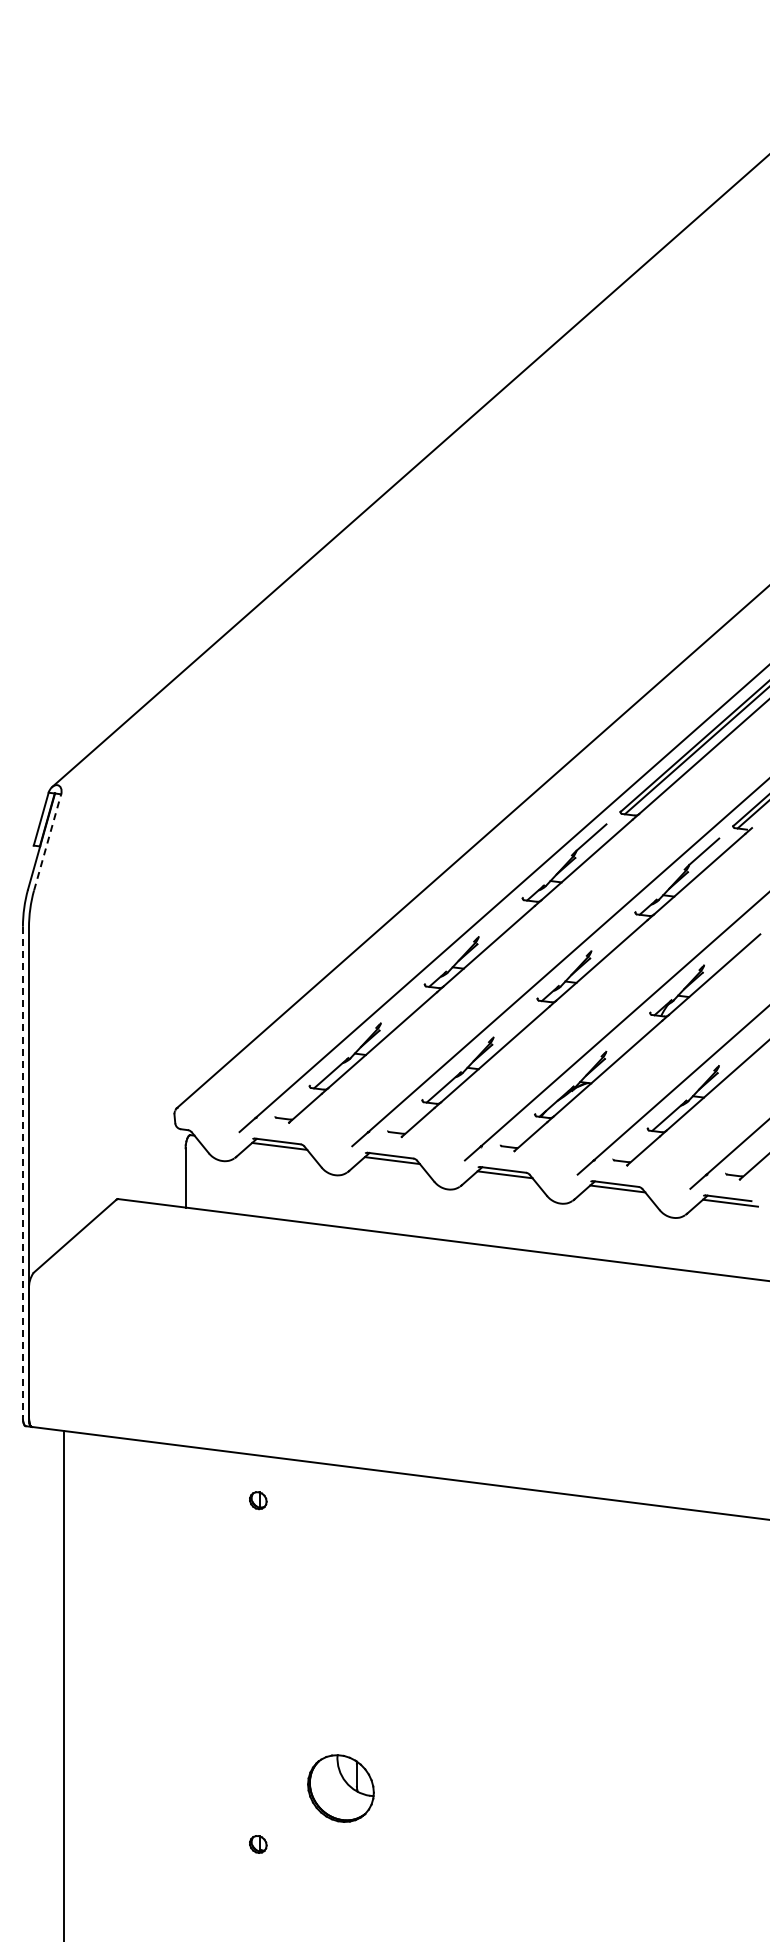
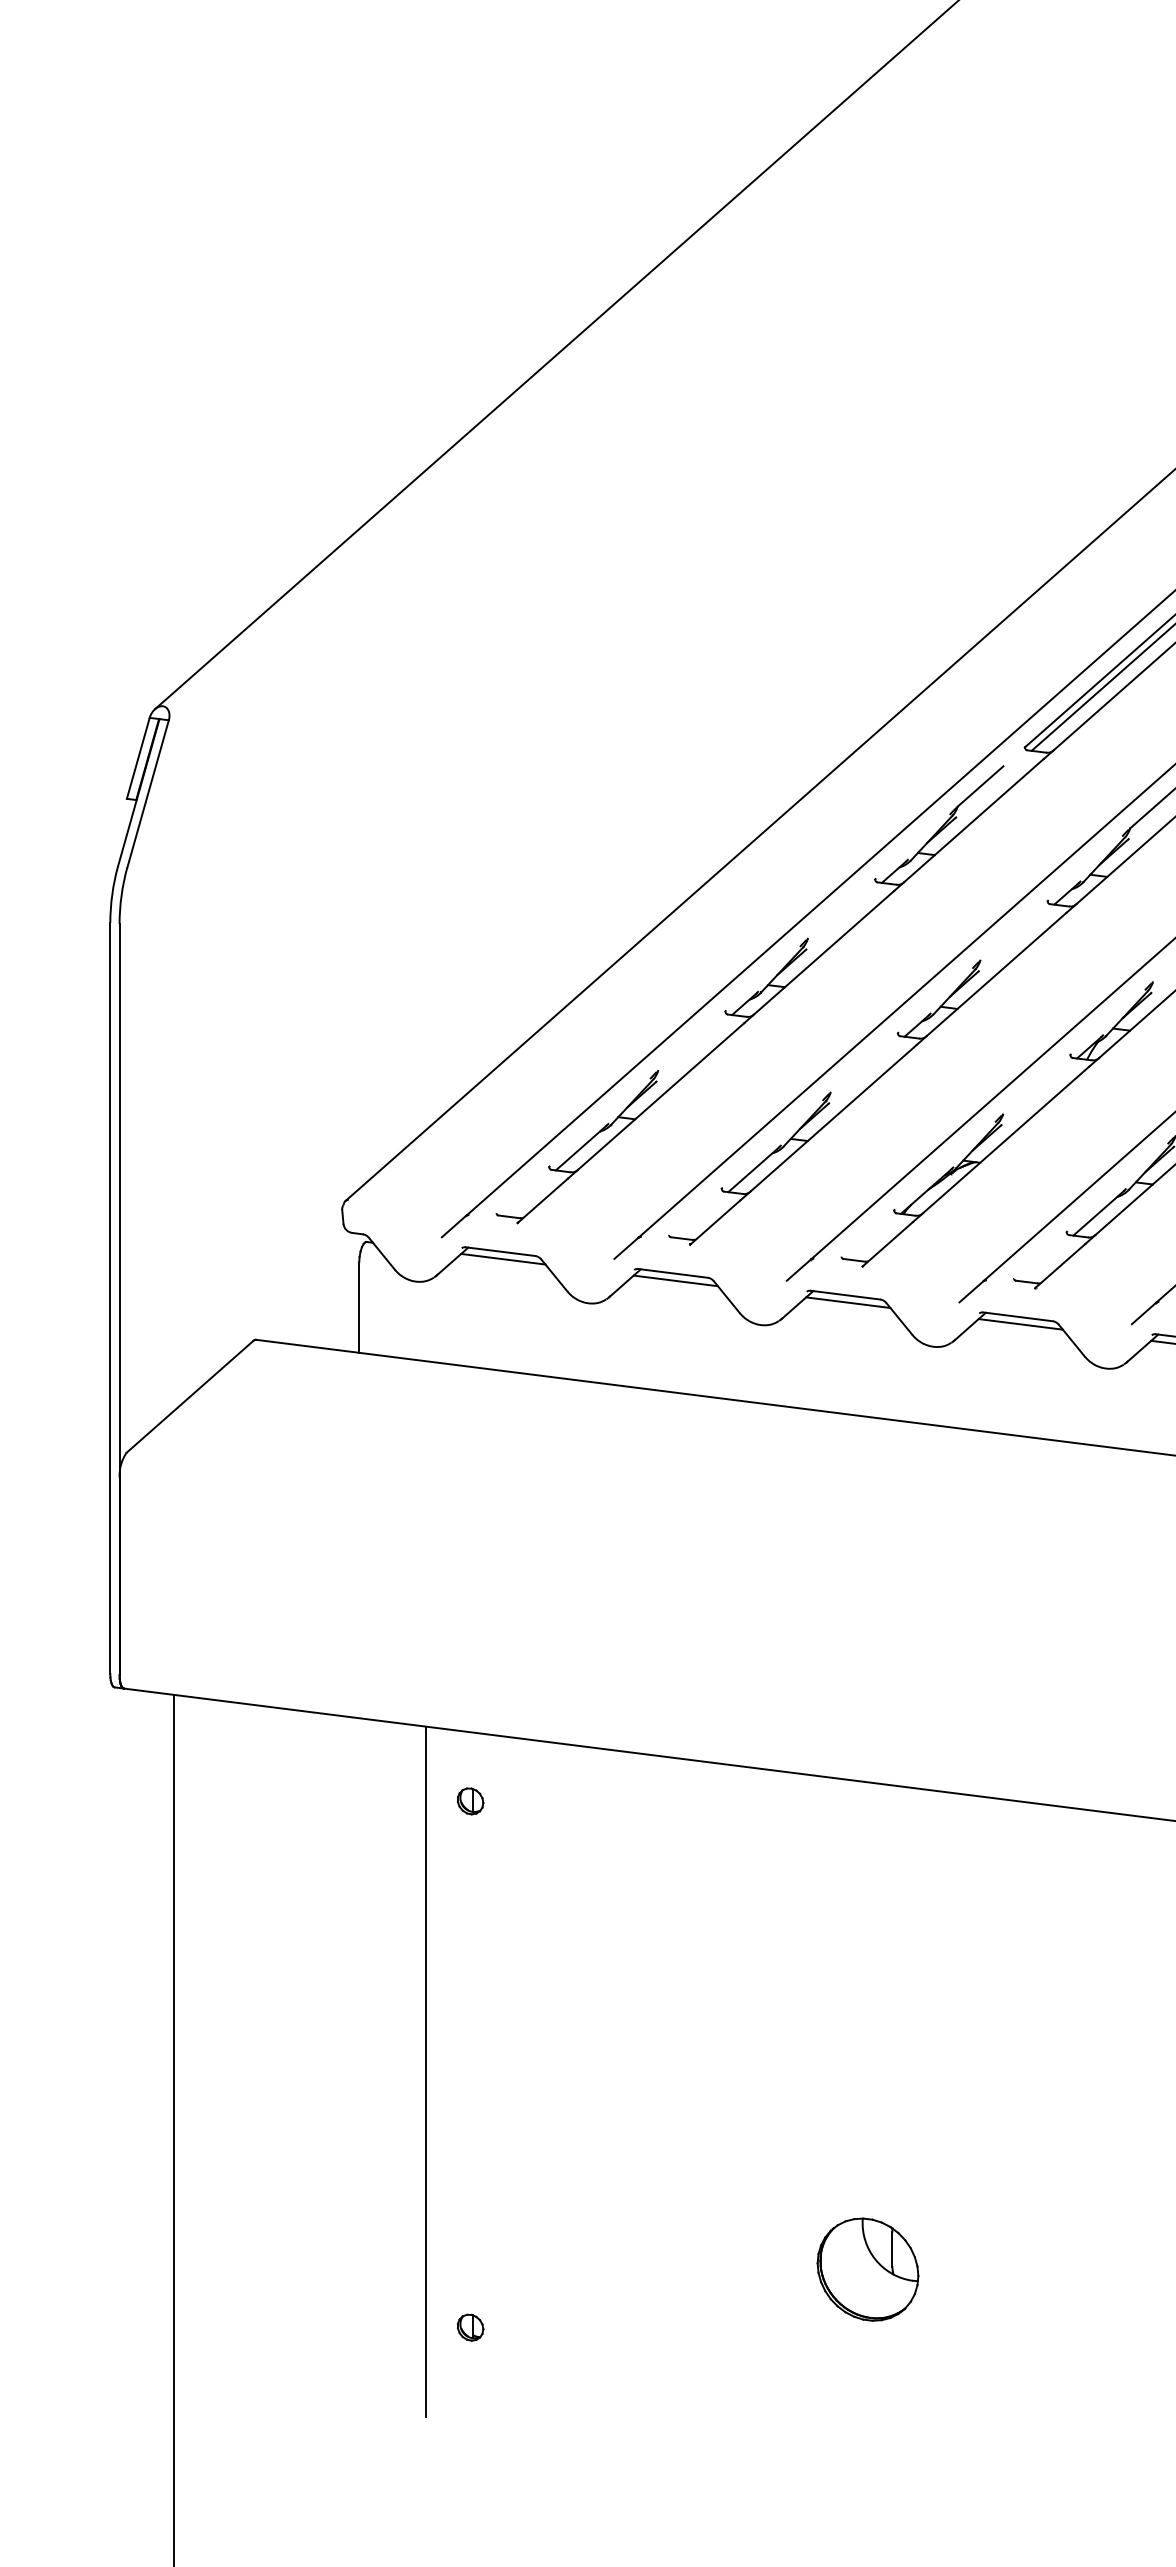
line: (47, 842) -> (147, 794), dashed -> solid
line: (22, 1172) -> (109, 1299), dashed -> solid
line: (229, 1676) -> (426, 2070), added
part: (340, 1788) -> (867, 2269), moved

